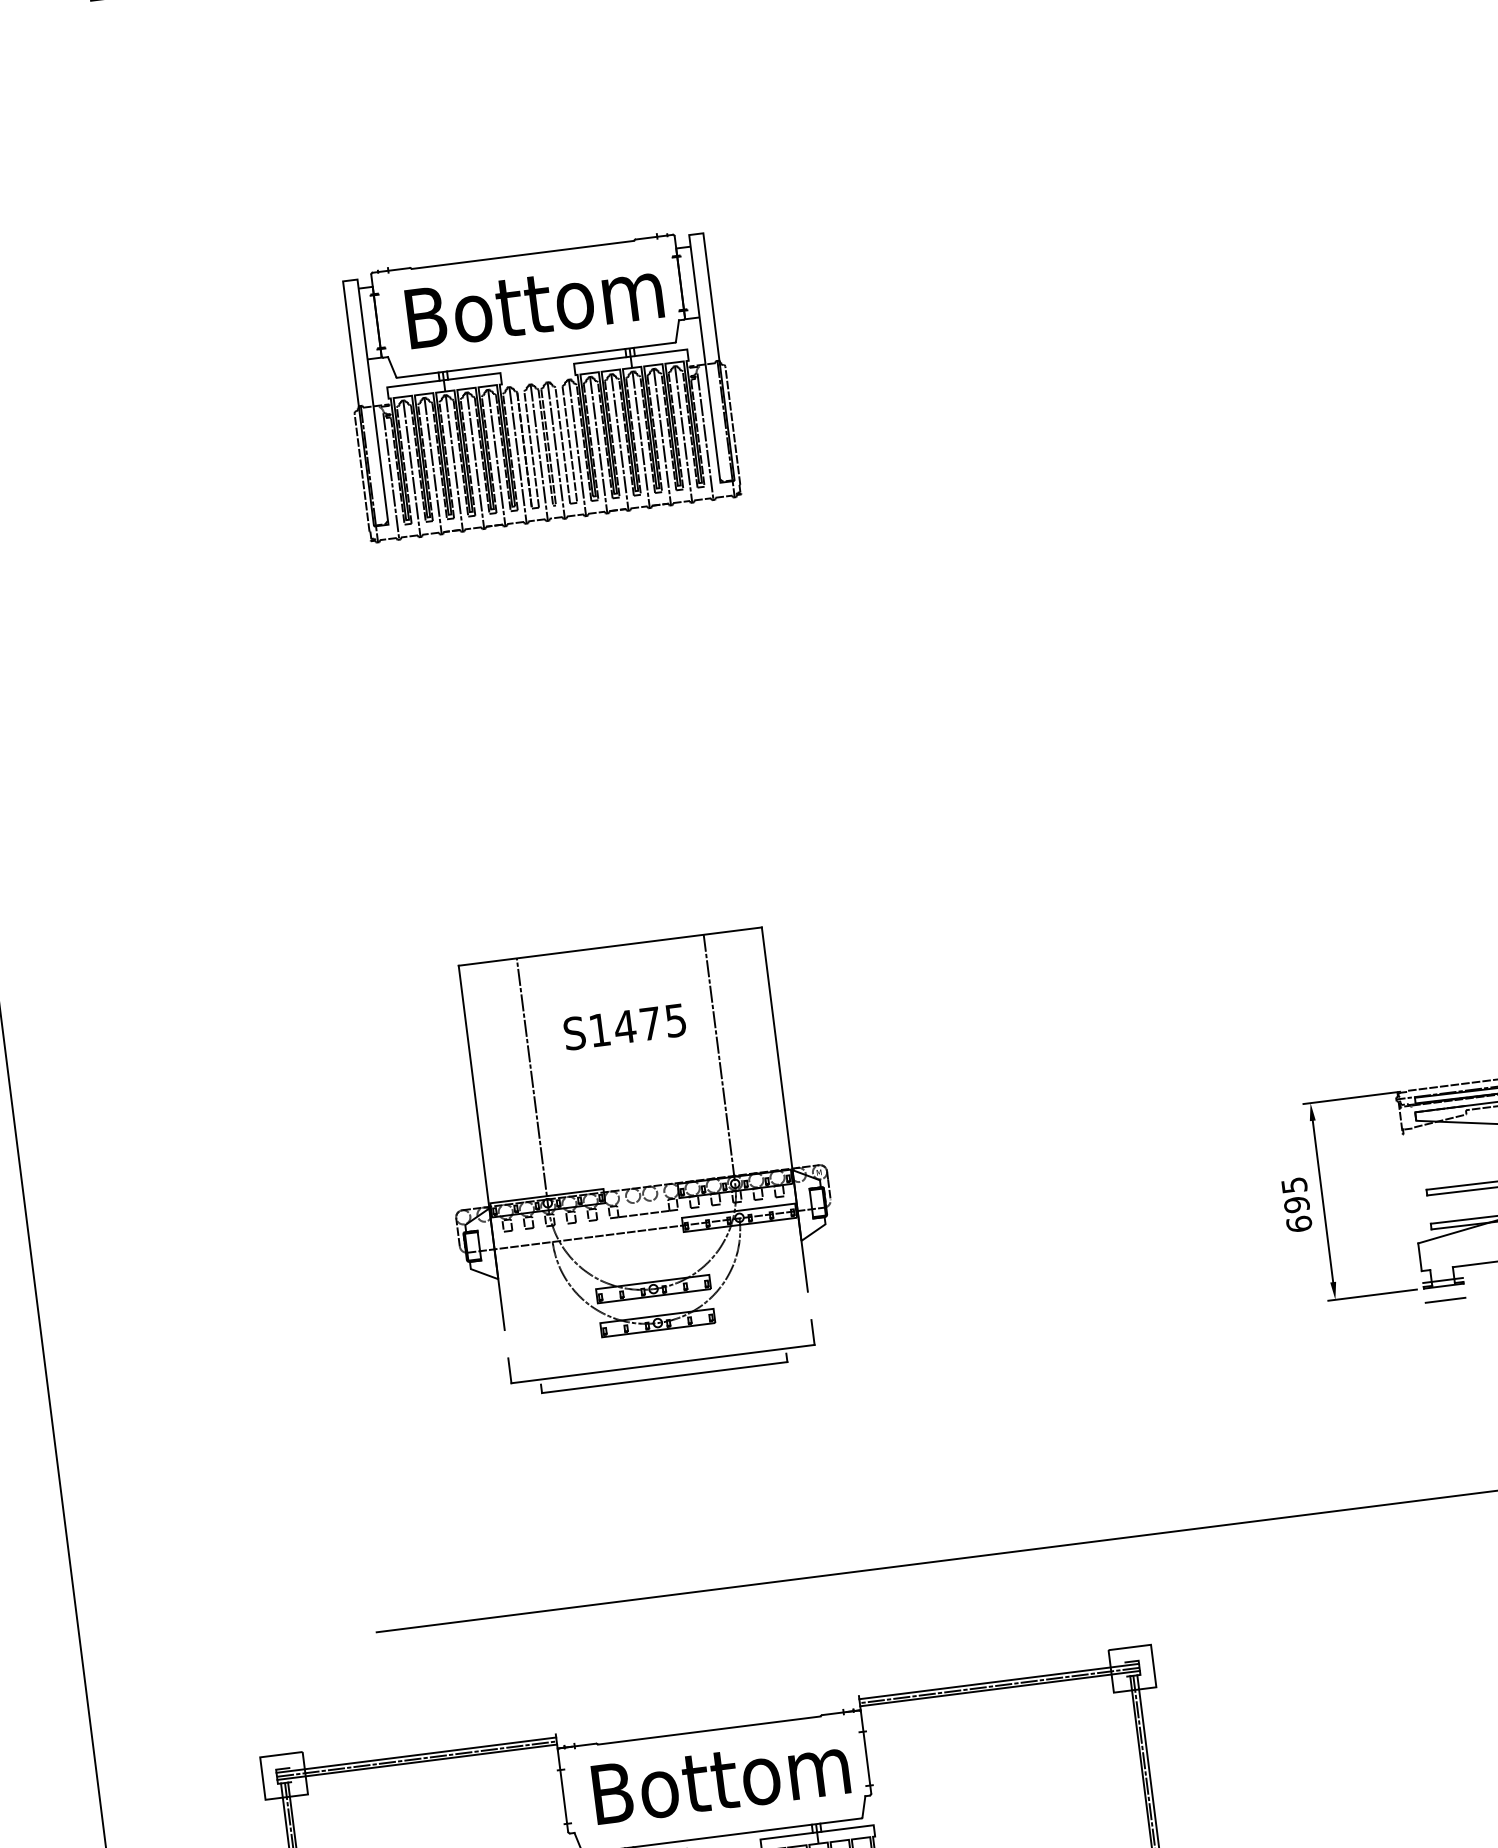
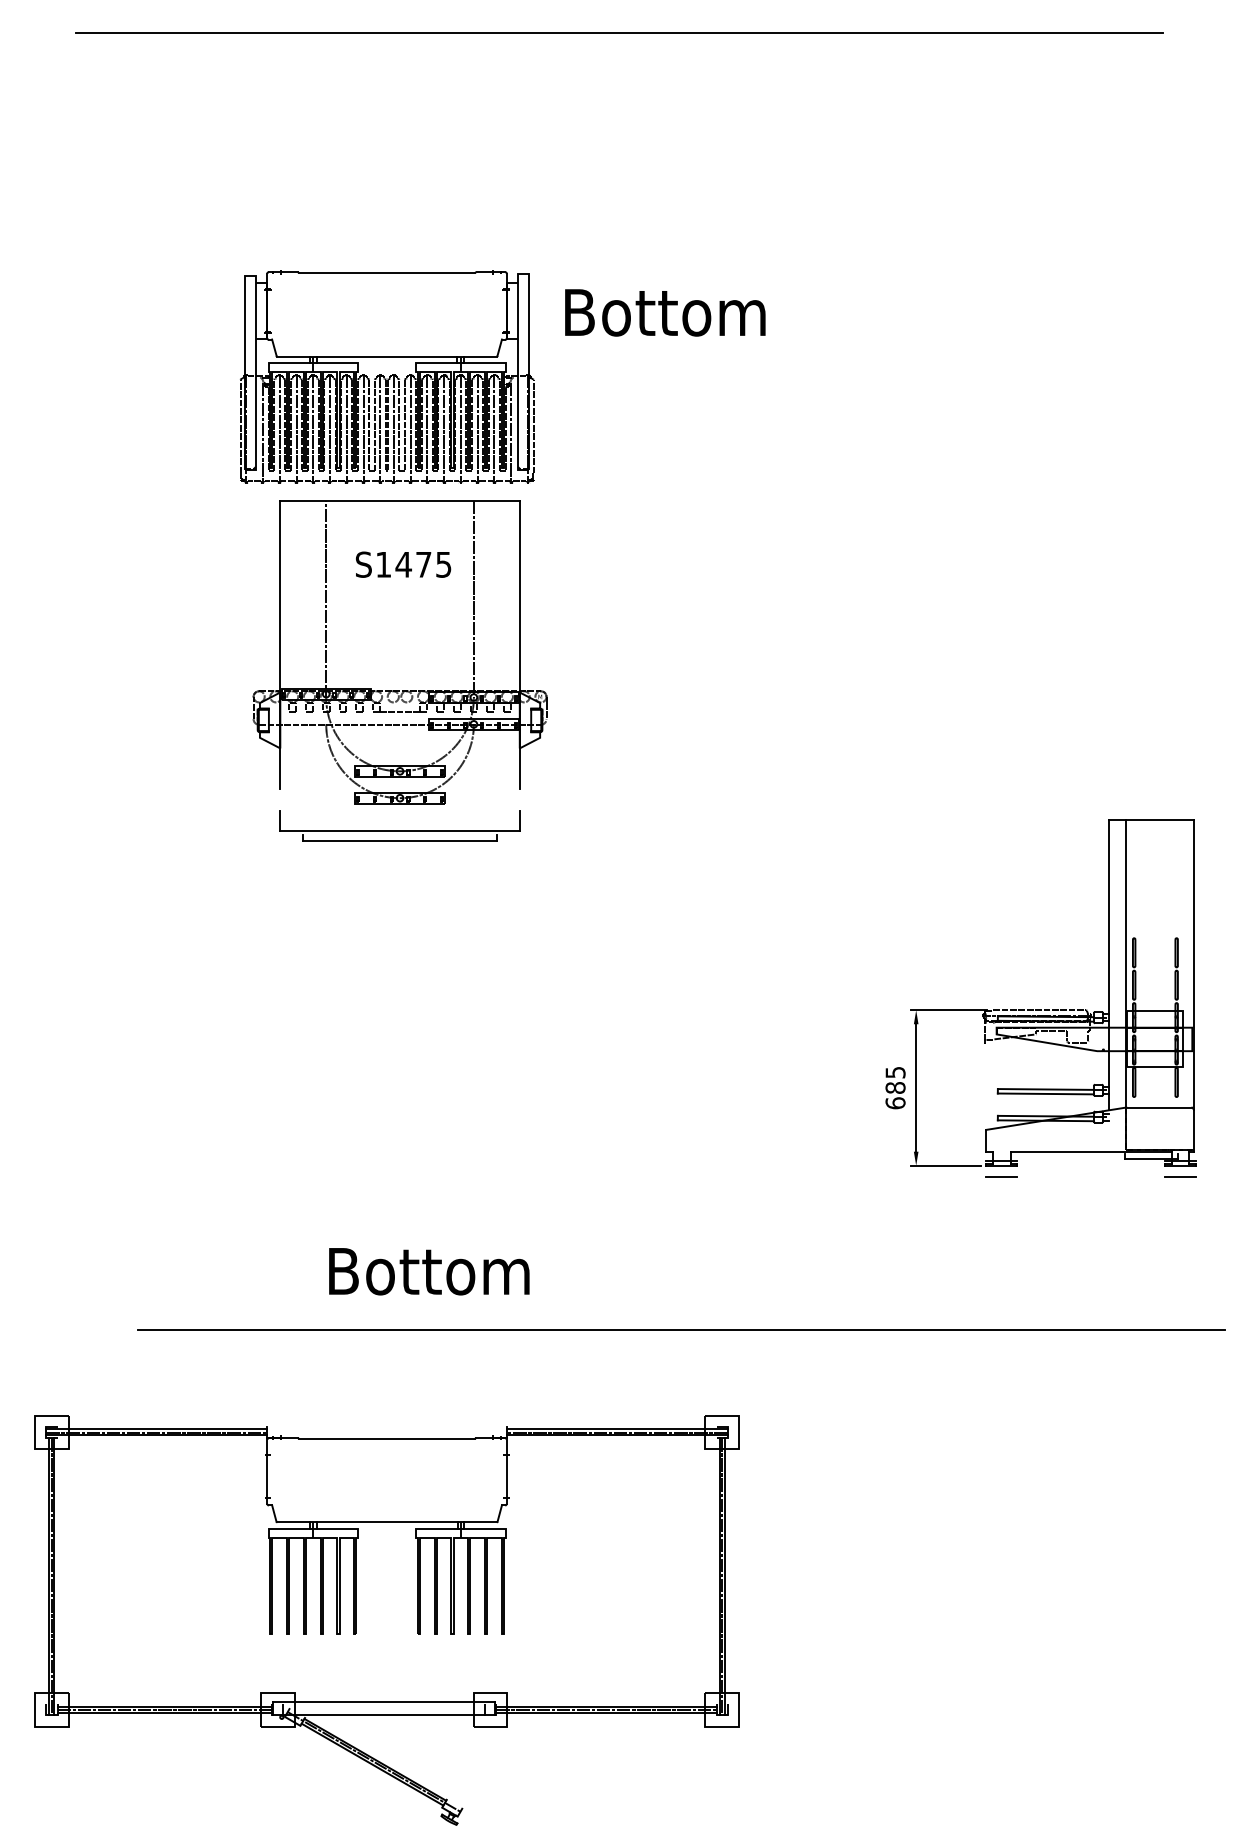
text: (534, 303) -> (665, 312), moved
part: (639, 1186) -> (399, 690), moved
text: (1296, 1205) -> (895, 1088), 695 -> 685
text: (721, 1779) -> (429, 1271), moved

